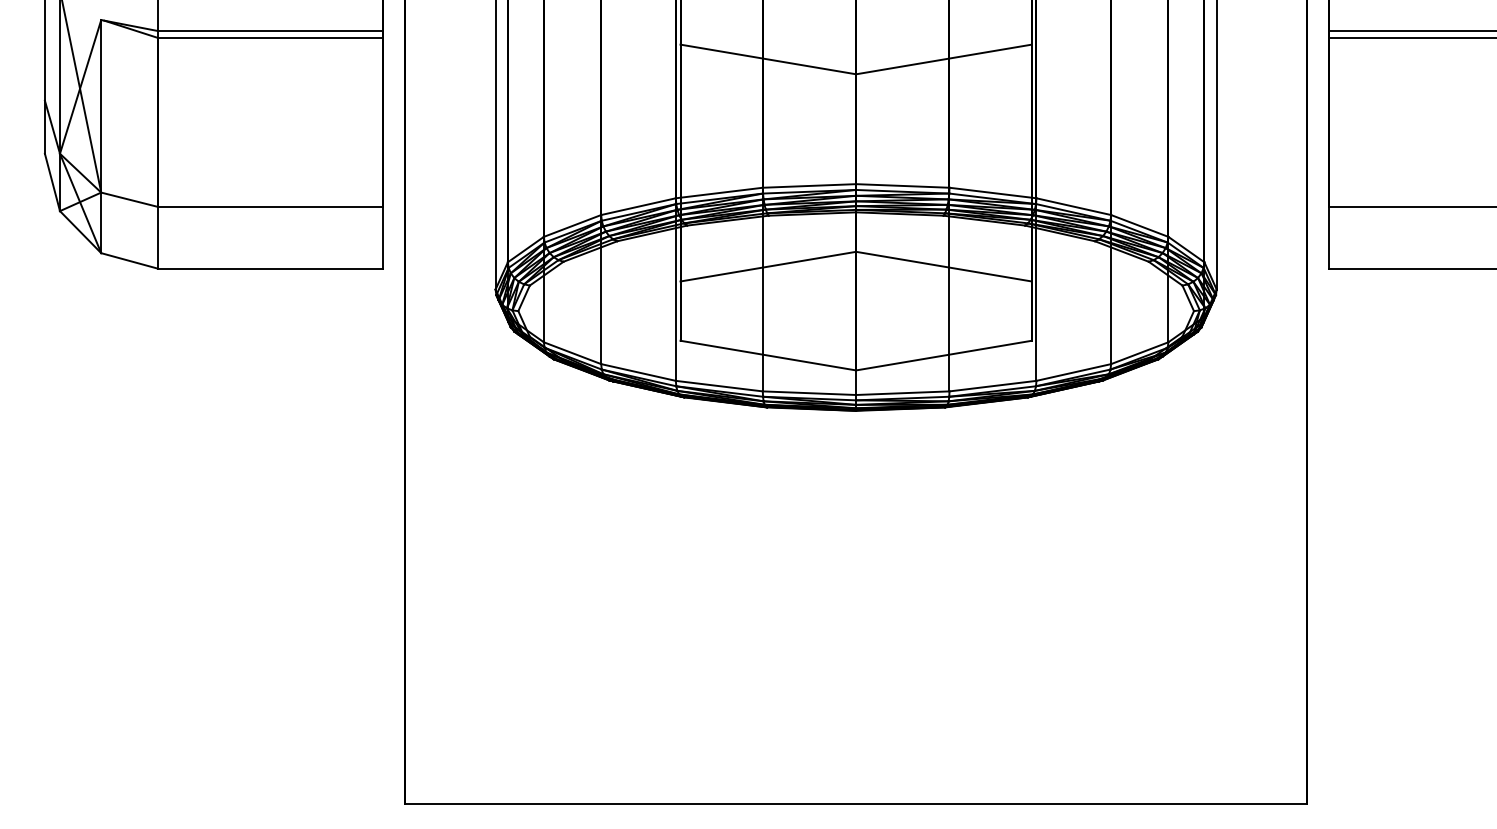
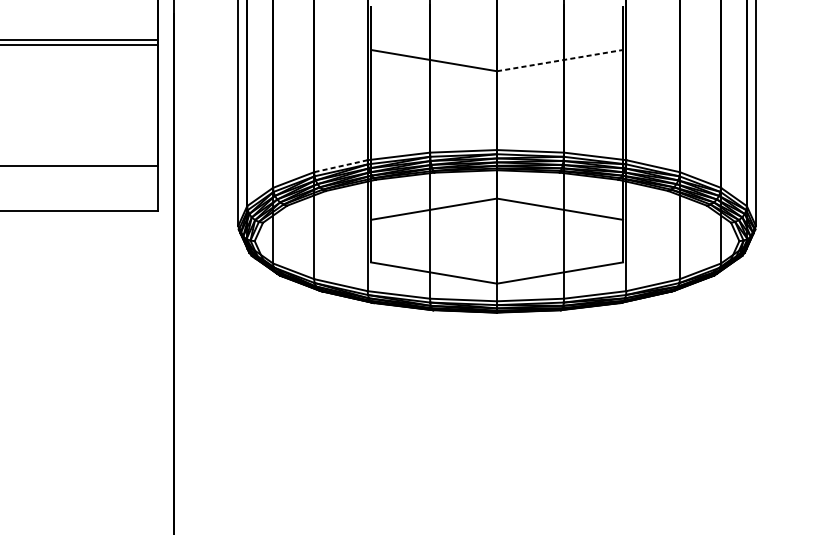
line: (944, 59) -> (560, 60), solid -> dashed
line: (638, 206) -> (340, 166), solid -> dashed

